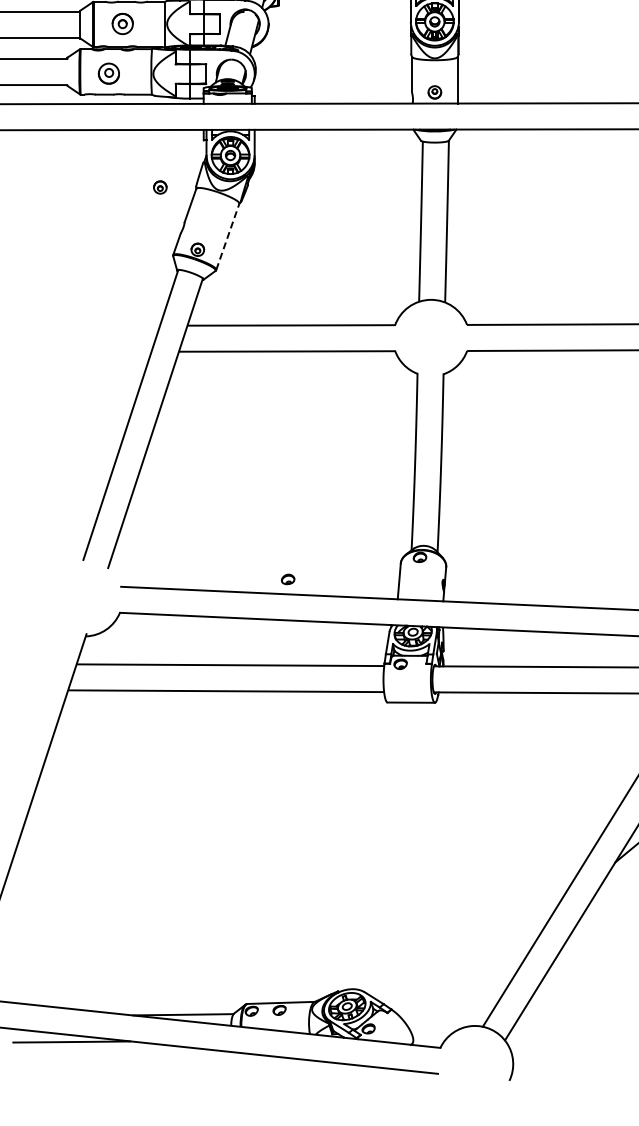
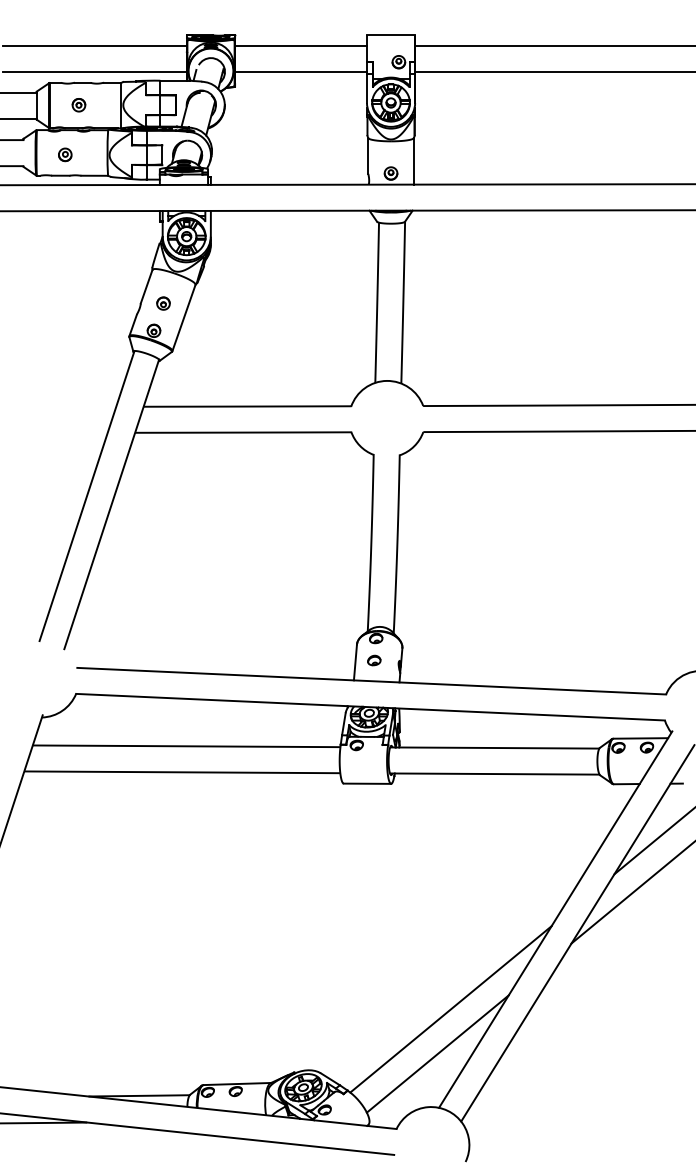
part: (122, 24) -> (78, 105), size x0.62
part: (109, 73) -> (65, 154), size x0.62
part: (160, 187) -> (163, 303), moved
line: (228, 236) -> (184, 317), dashed -> solid
part: (288, 579) -> (374, 660), moved
line: (494, 928) -> (450, 1009), added
line: (481, 972) -> (437, 1053), added

